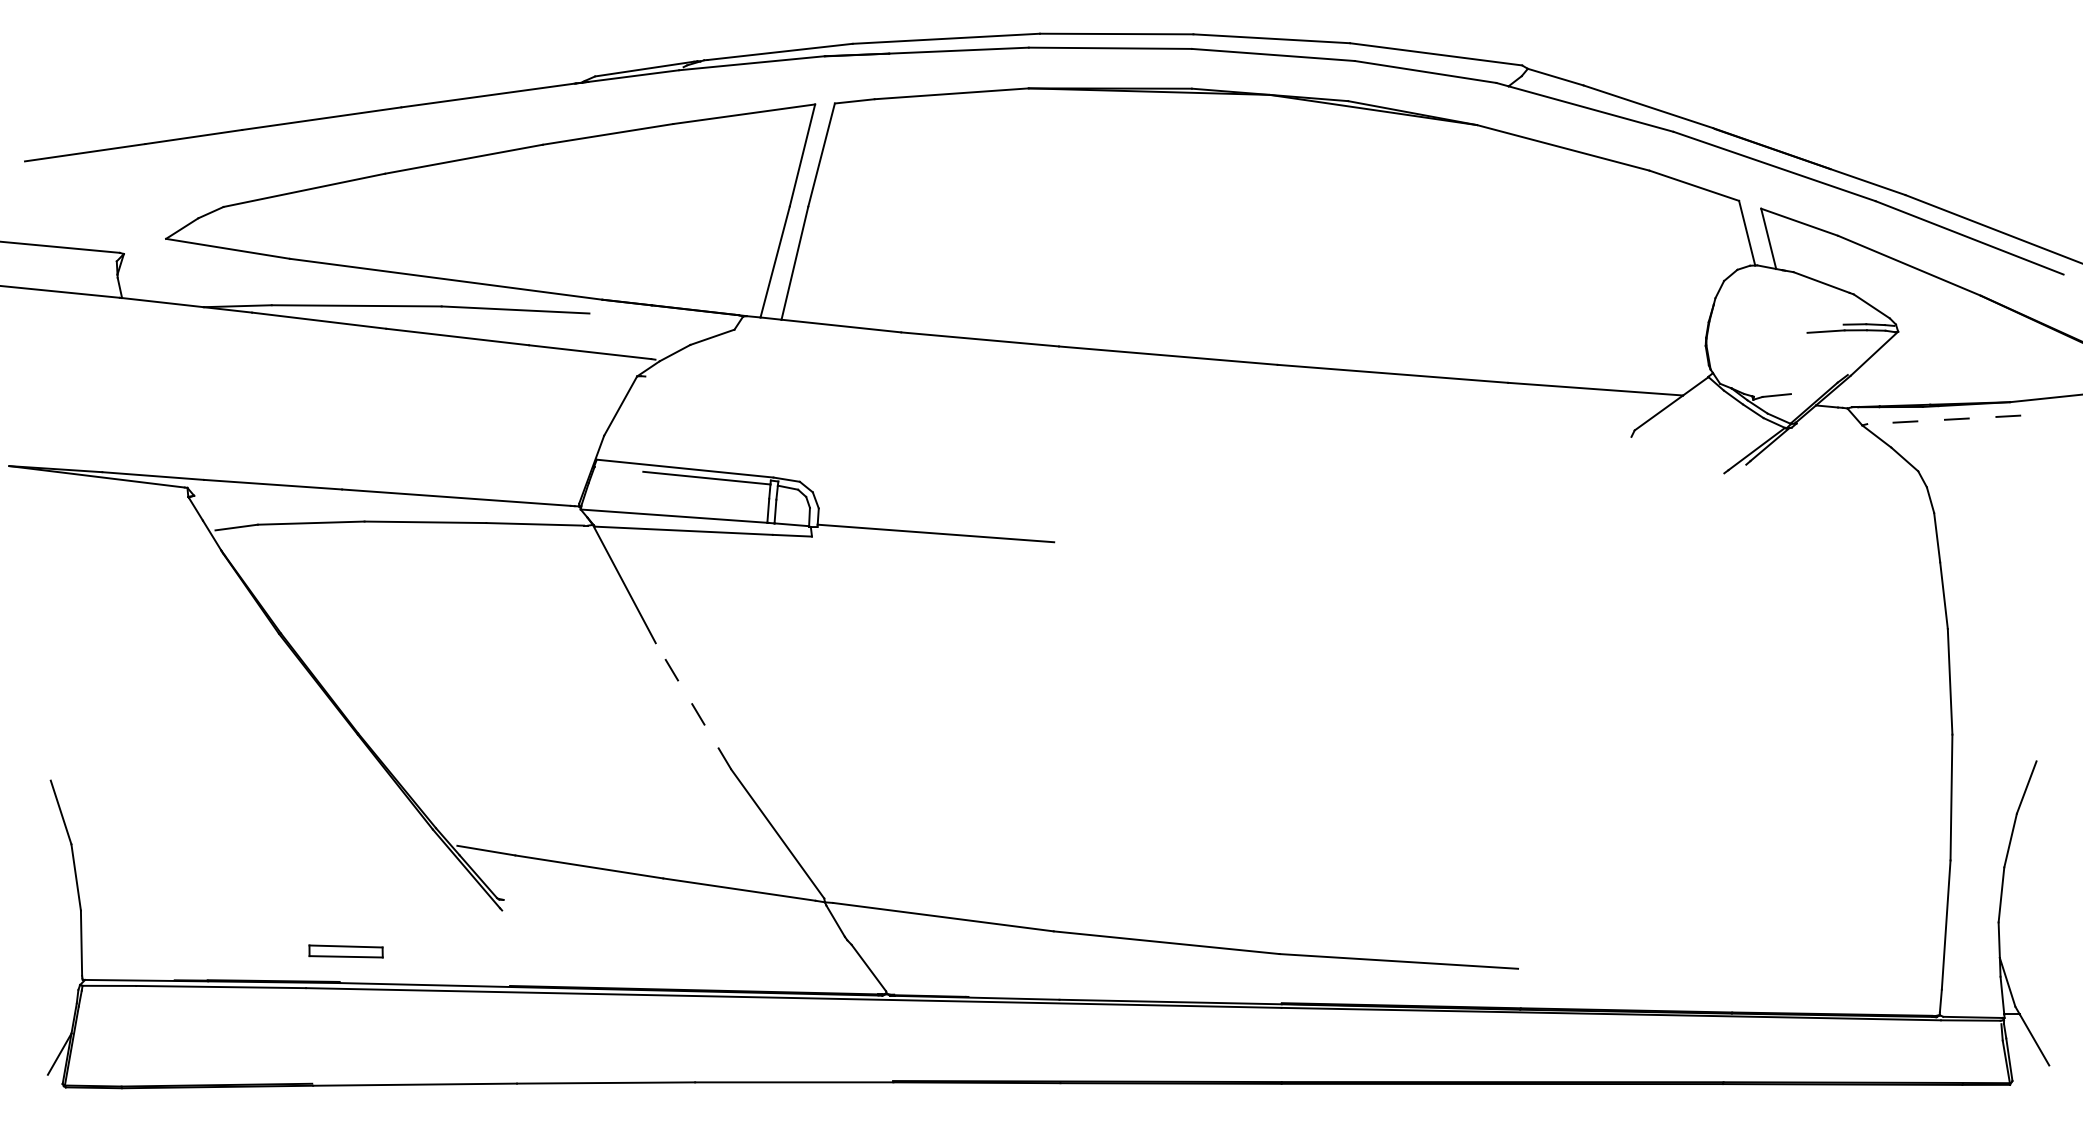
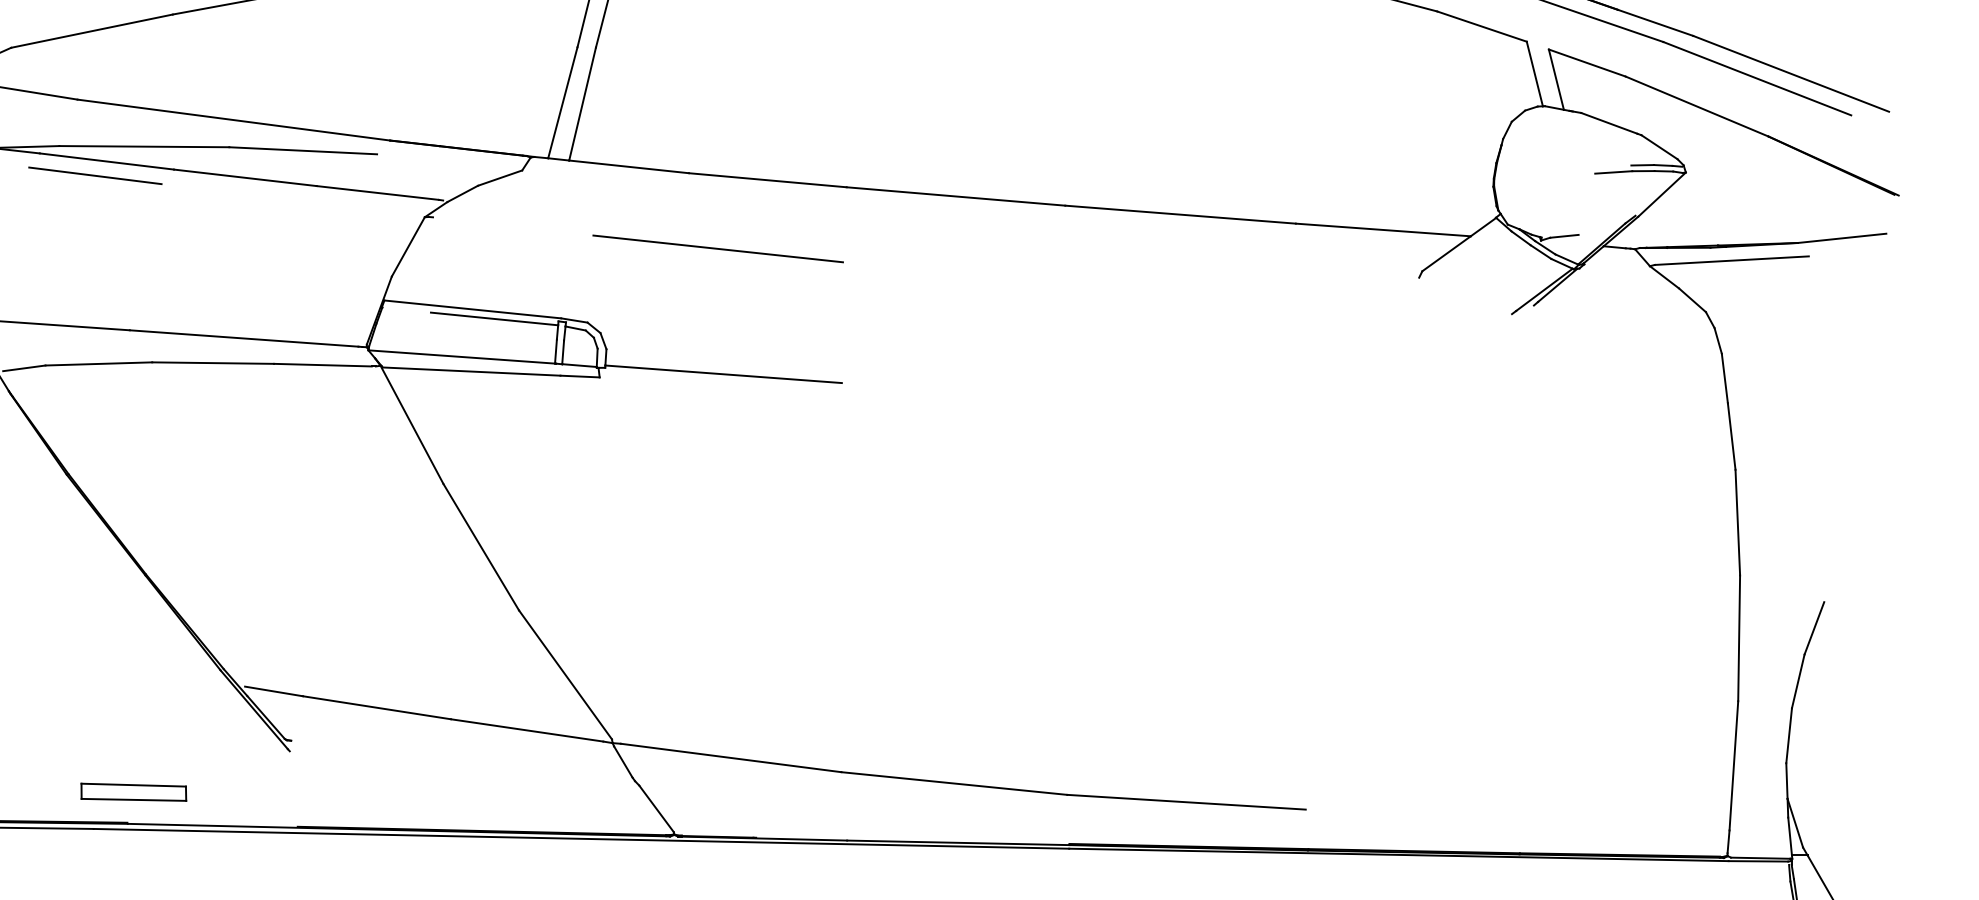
line: (307, 334) -> (95, 175), added
line: (930, 407) -> (718, 248), added
line: (1943, 419) -> (1731, 260), dashed -> solid
line: (693, 706) -> (481, 547), dashed -> solid
part: (345, 951) -> (133, 792), size x1.43

